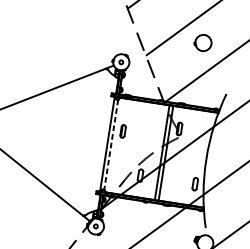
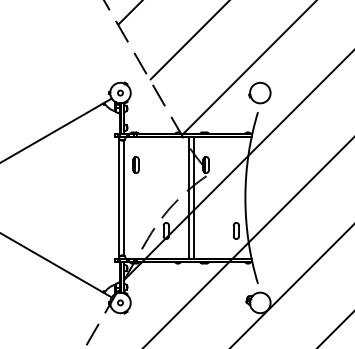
part: (202, 42) -> (259, 92), moved
part: (122, 130) -> (135, 164), moved
line: (110, 145) -> (123, 198), dashed -> solid

